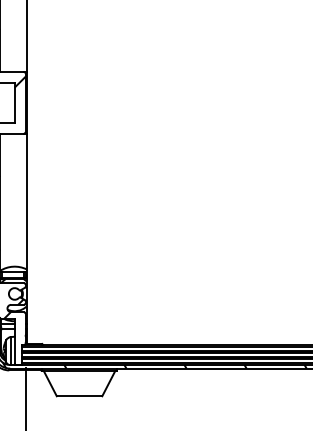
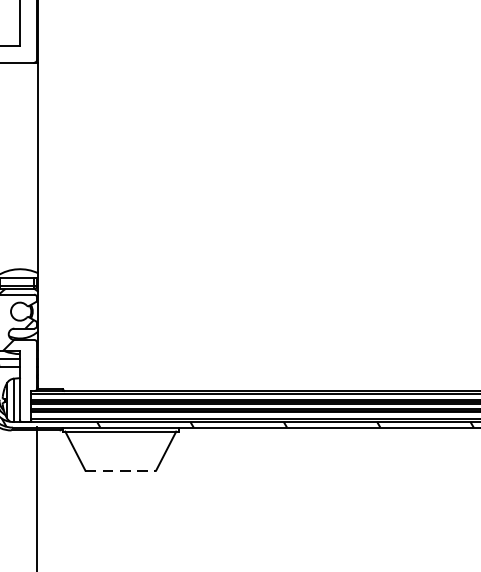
line: (79, 396) -> (120, 471), solid -> dashed

